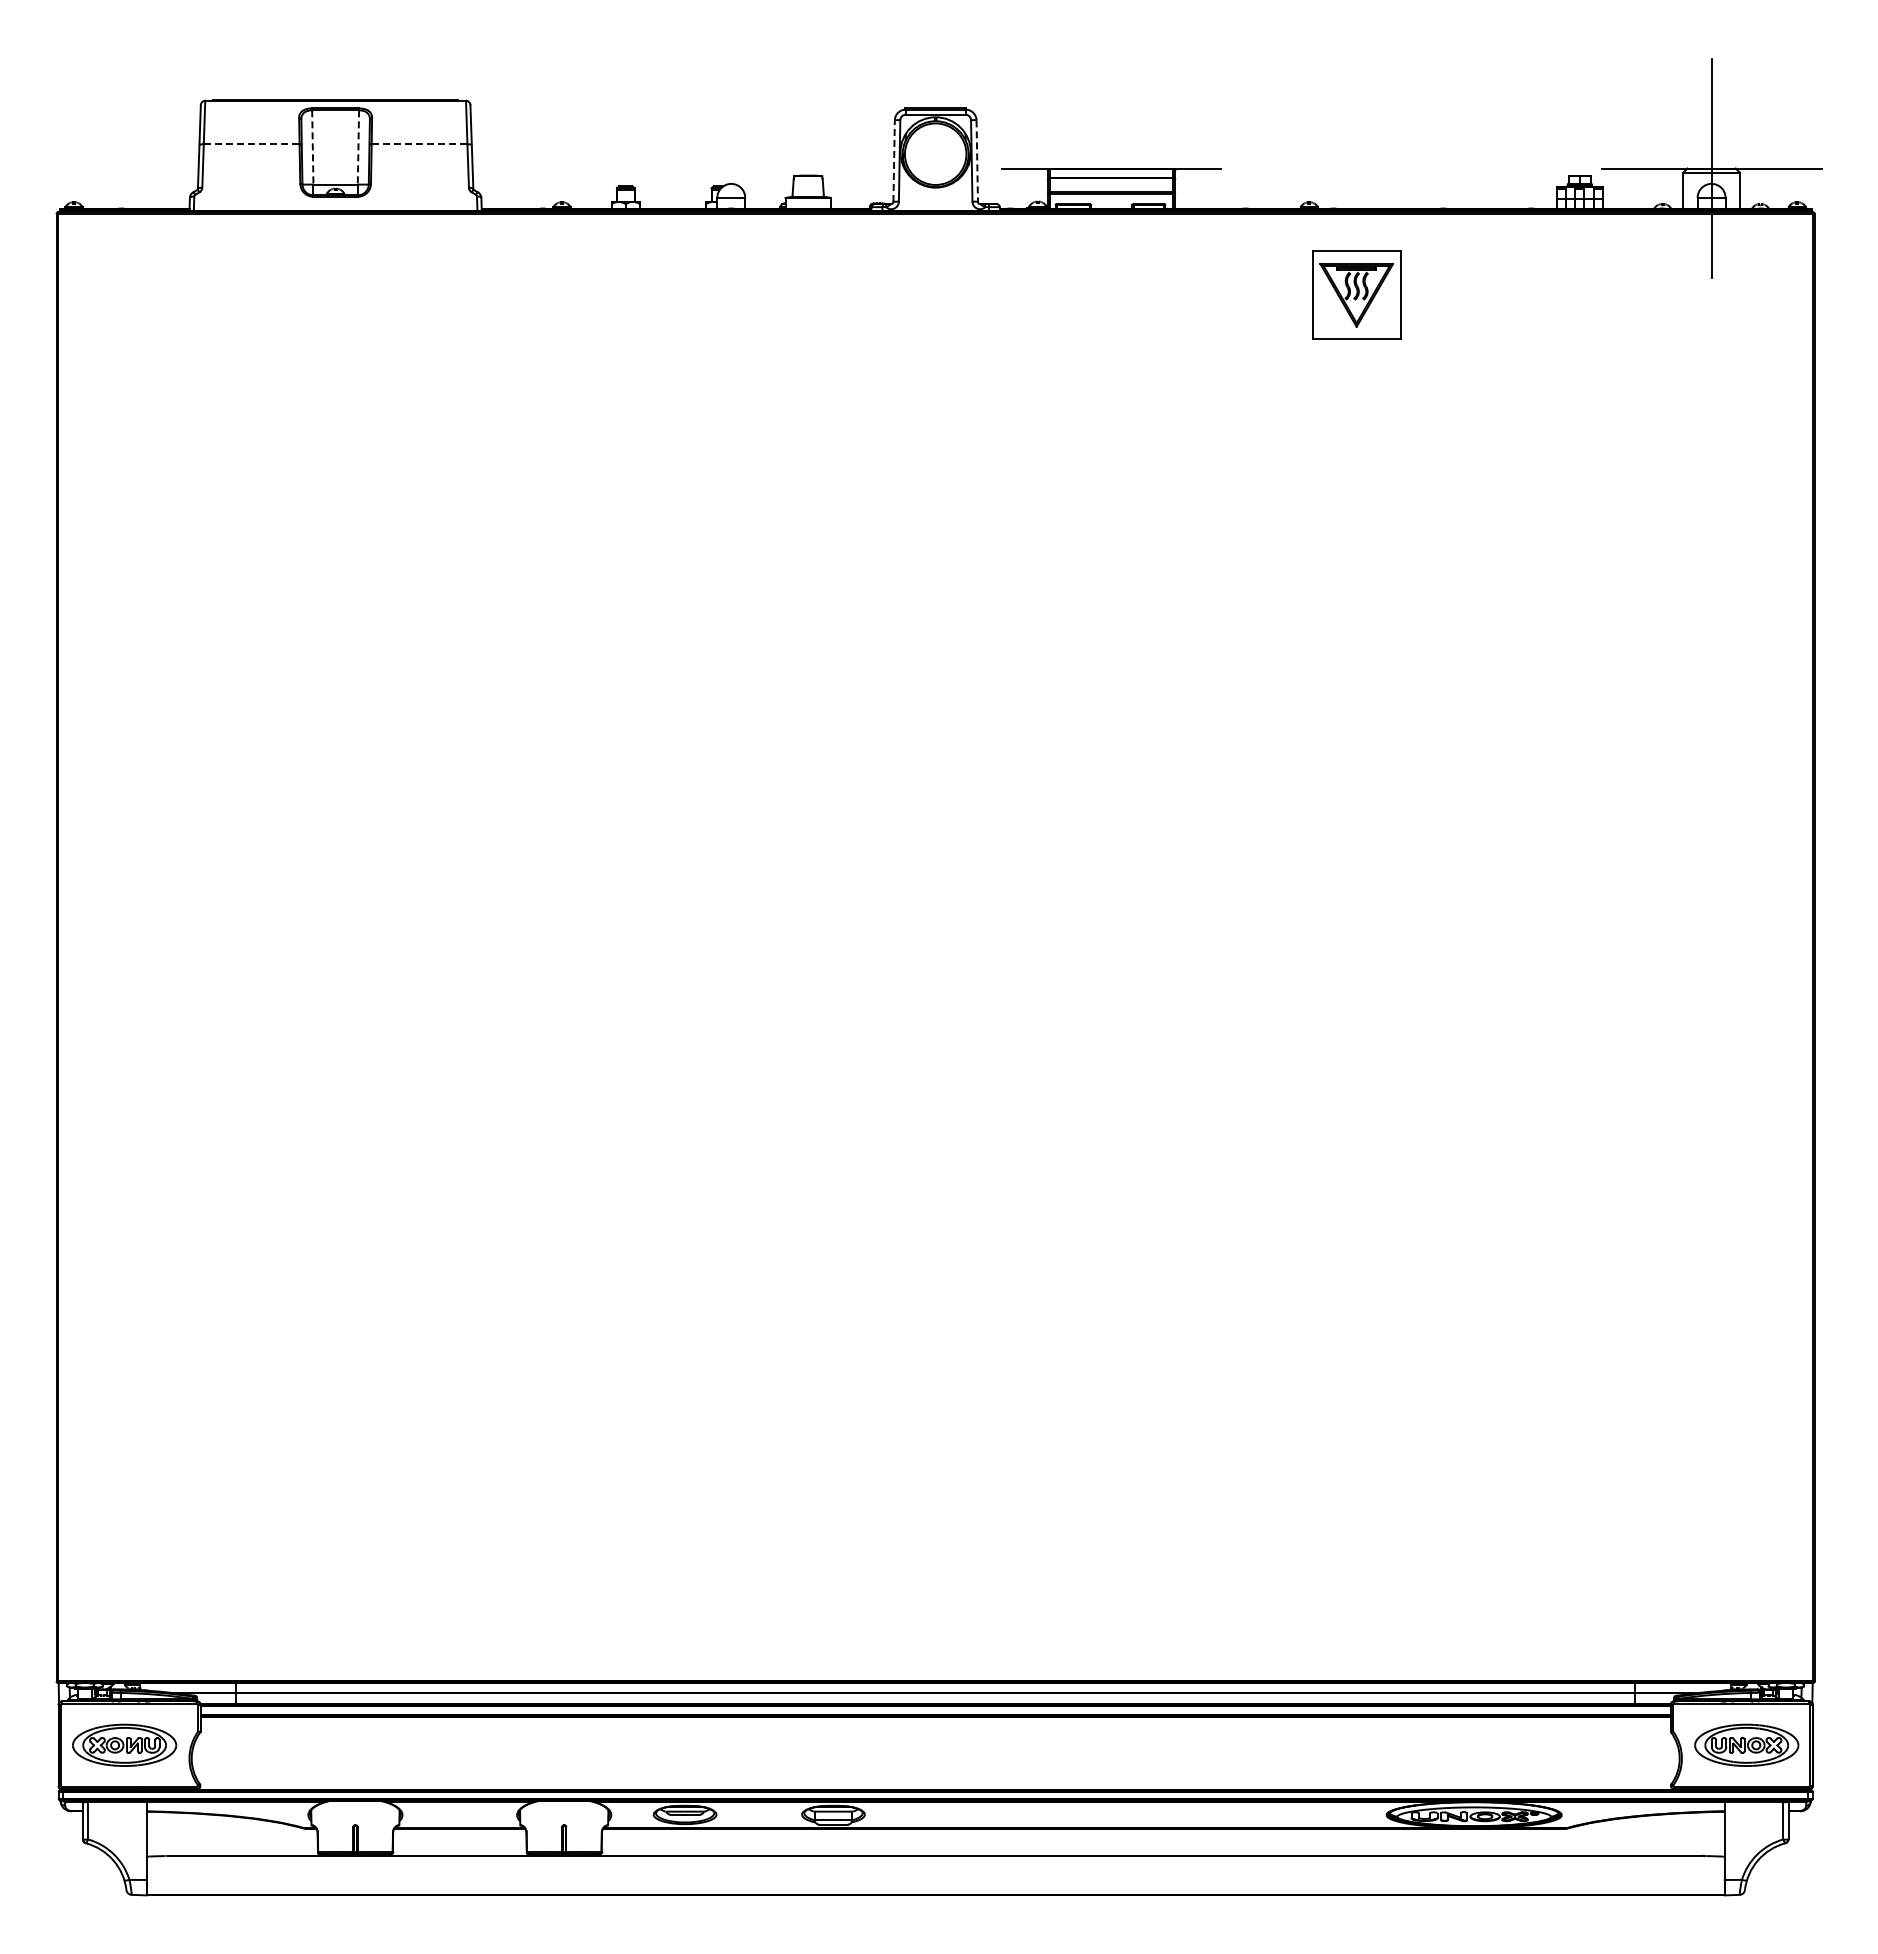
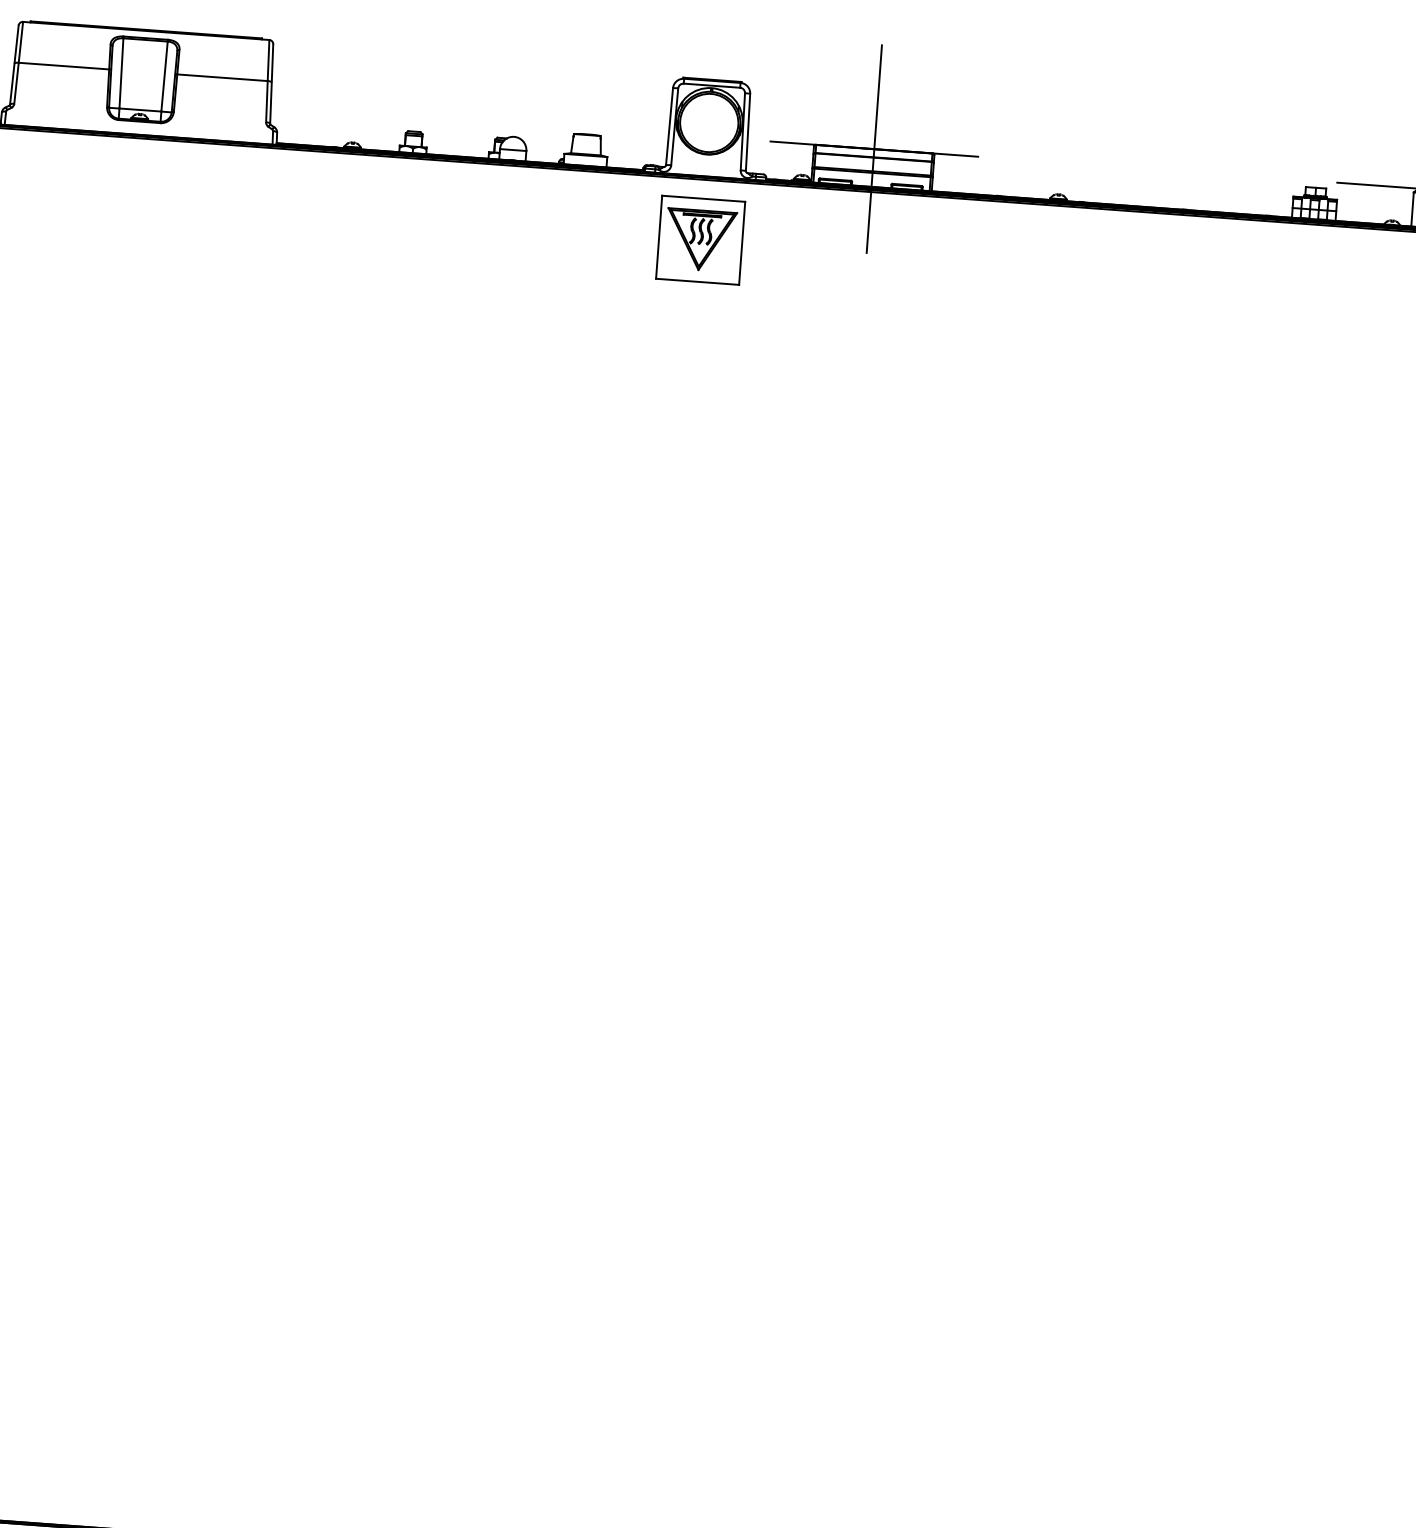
line: (251, 144) -> (63, 66), dashed -> solid
line: (419, 144) -> (222, 78), dashed -> solid
line: (312, 147) -> (121, 73), dashed -> solid
line: (358, 147) -> (164, 76), dashed -> solid
line: (894, 161) -> (669, 127), dashed -> solid
line: (977, 161) -> (748, 132), dashed -> solid
line: (1111, 168) -> (874, 148), added
part: (1356, 294) -> (700, 239), moved

